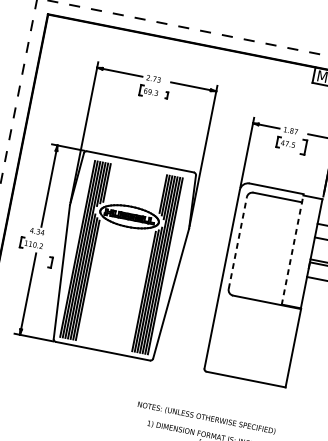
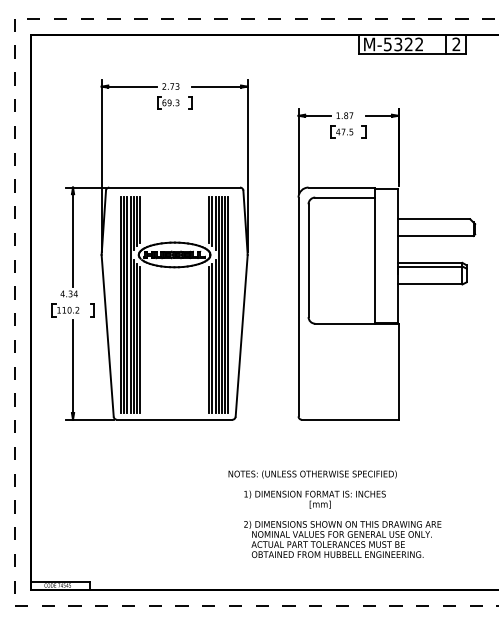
part: (167, 95) -> (190, 102), size x1.67
part: (303, 146) -> (363, 131), size x0.71
line: (237, 242) -> (308, 260), dashed -> solid
line: (292, 249) -> (374, 255), dashed -> solid
part: (50, 262) -> (92, 310), moved

